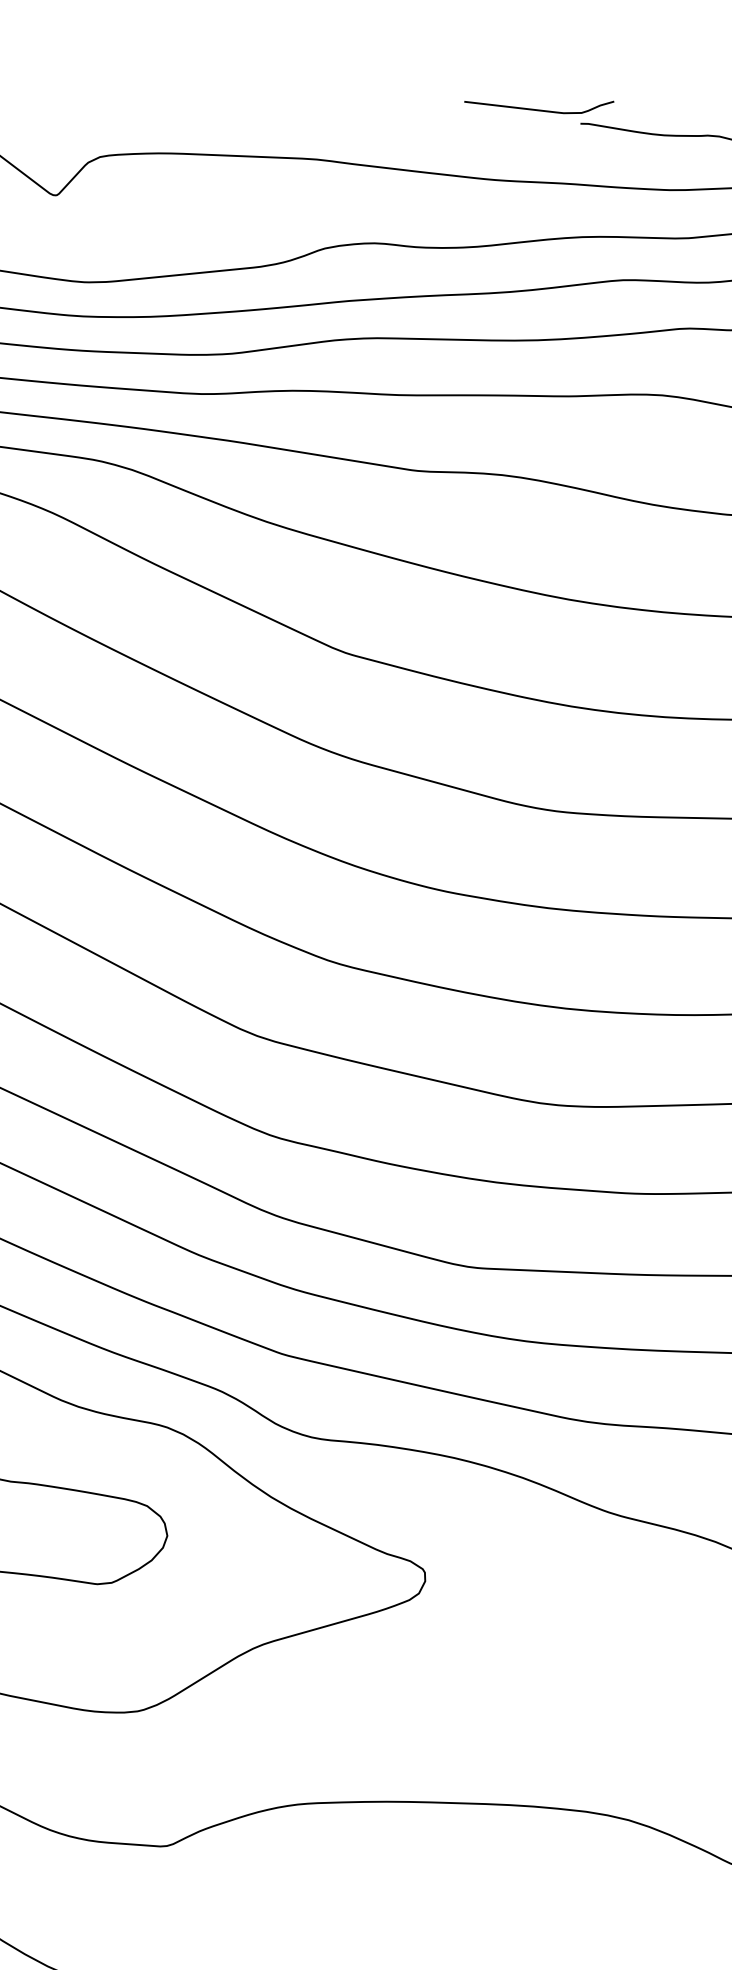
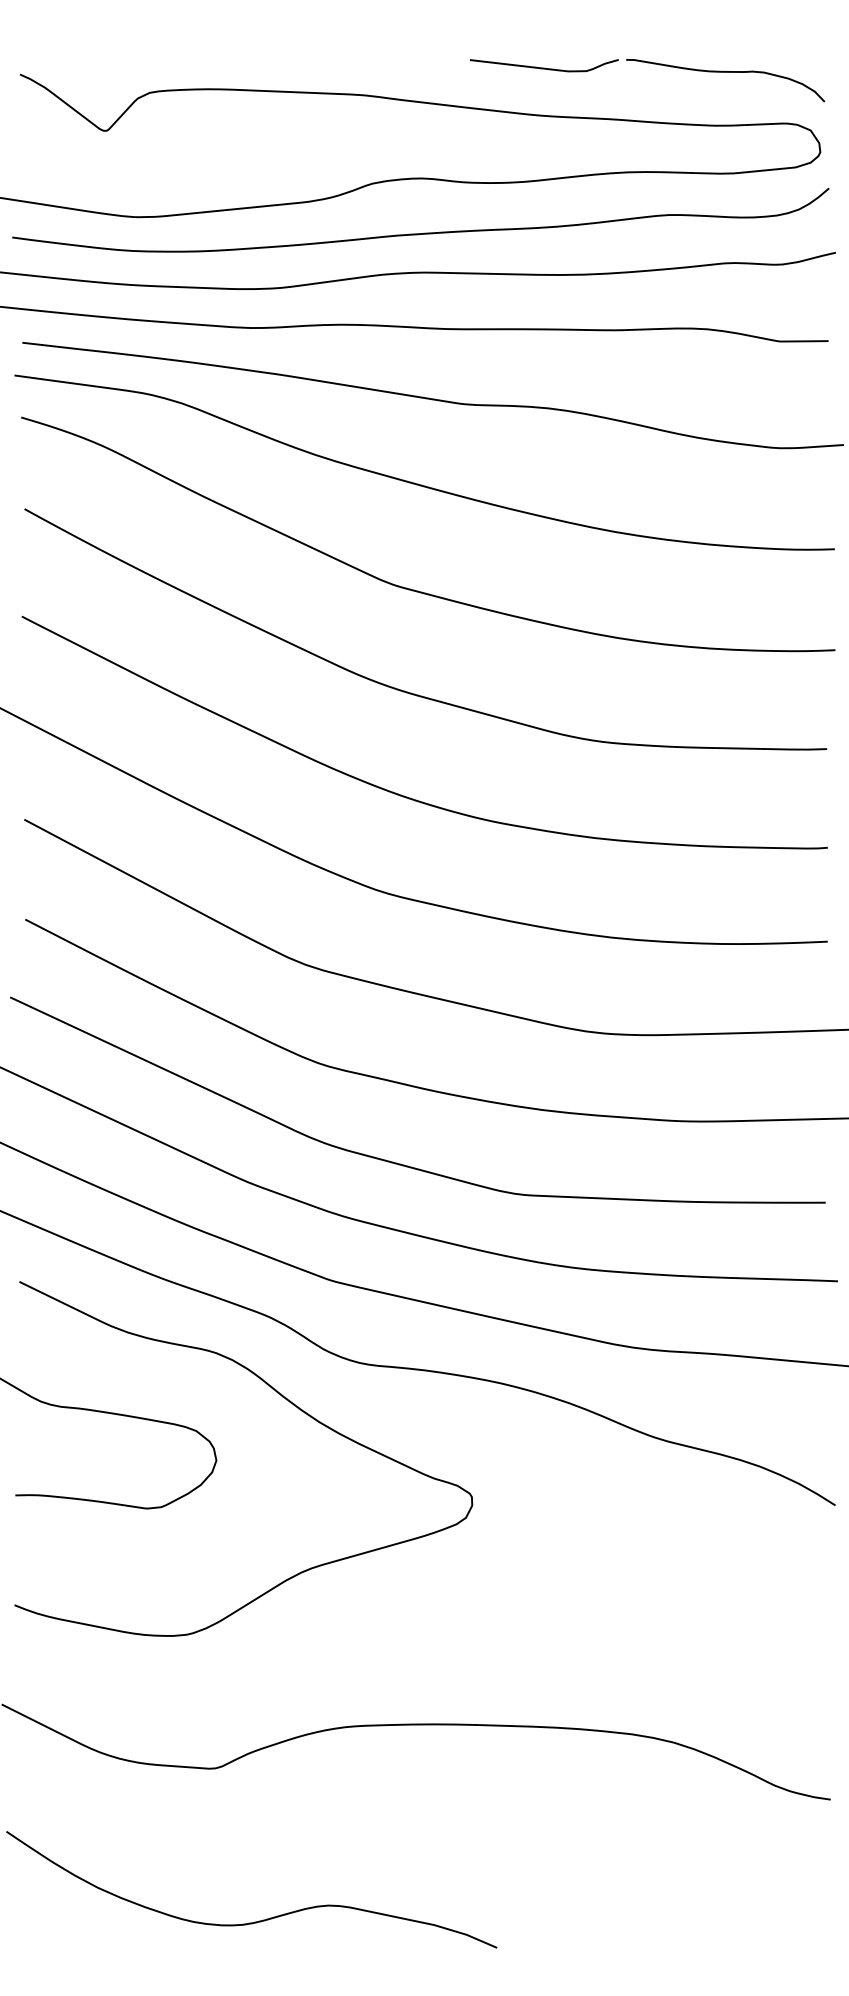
curve: (539, 109) -> (544, 67), moved

